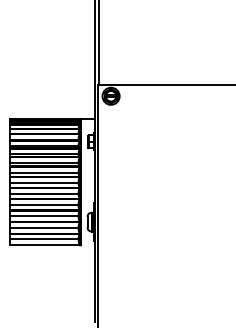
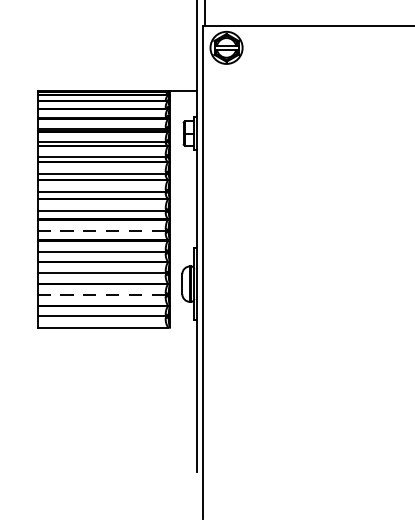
line: (45, 193) -> (103, 230), solid -> dashed
line: (45, 227) -> (103, 294), solid -> dashed

